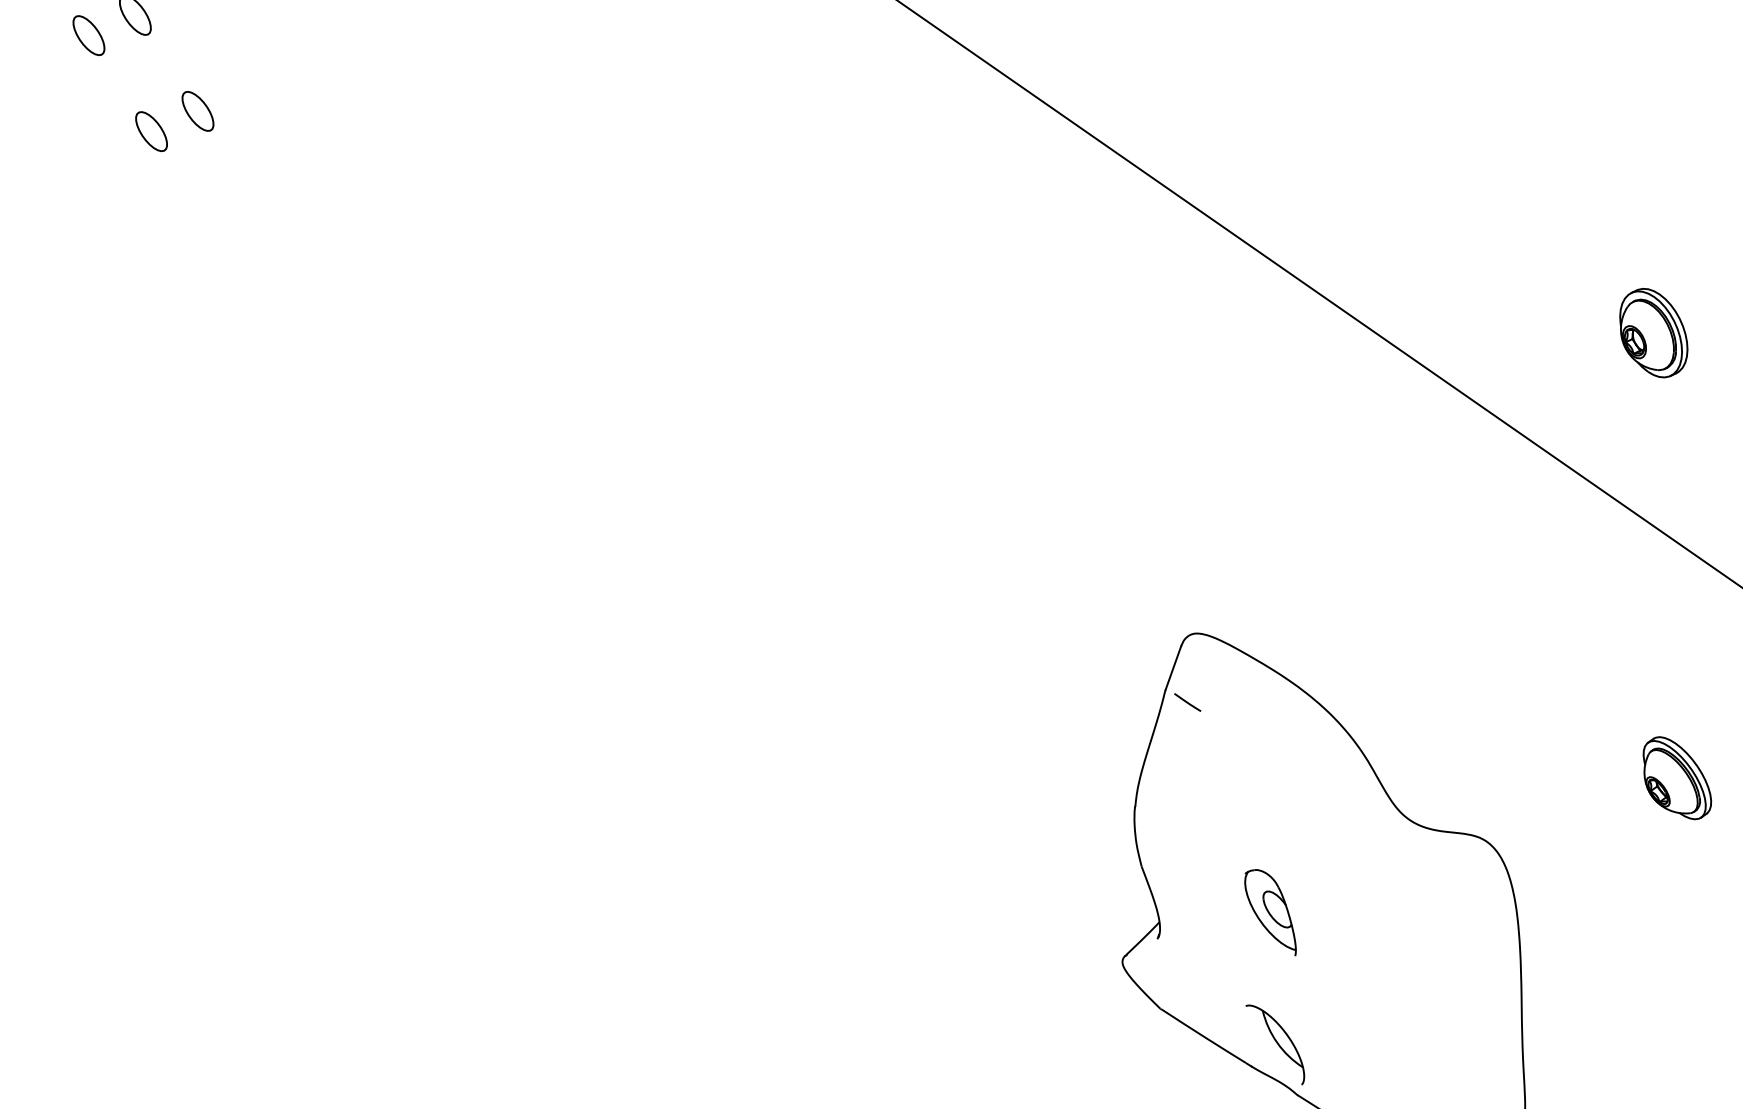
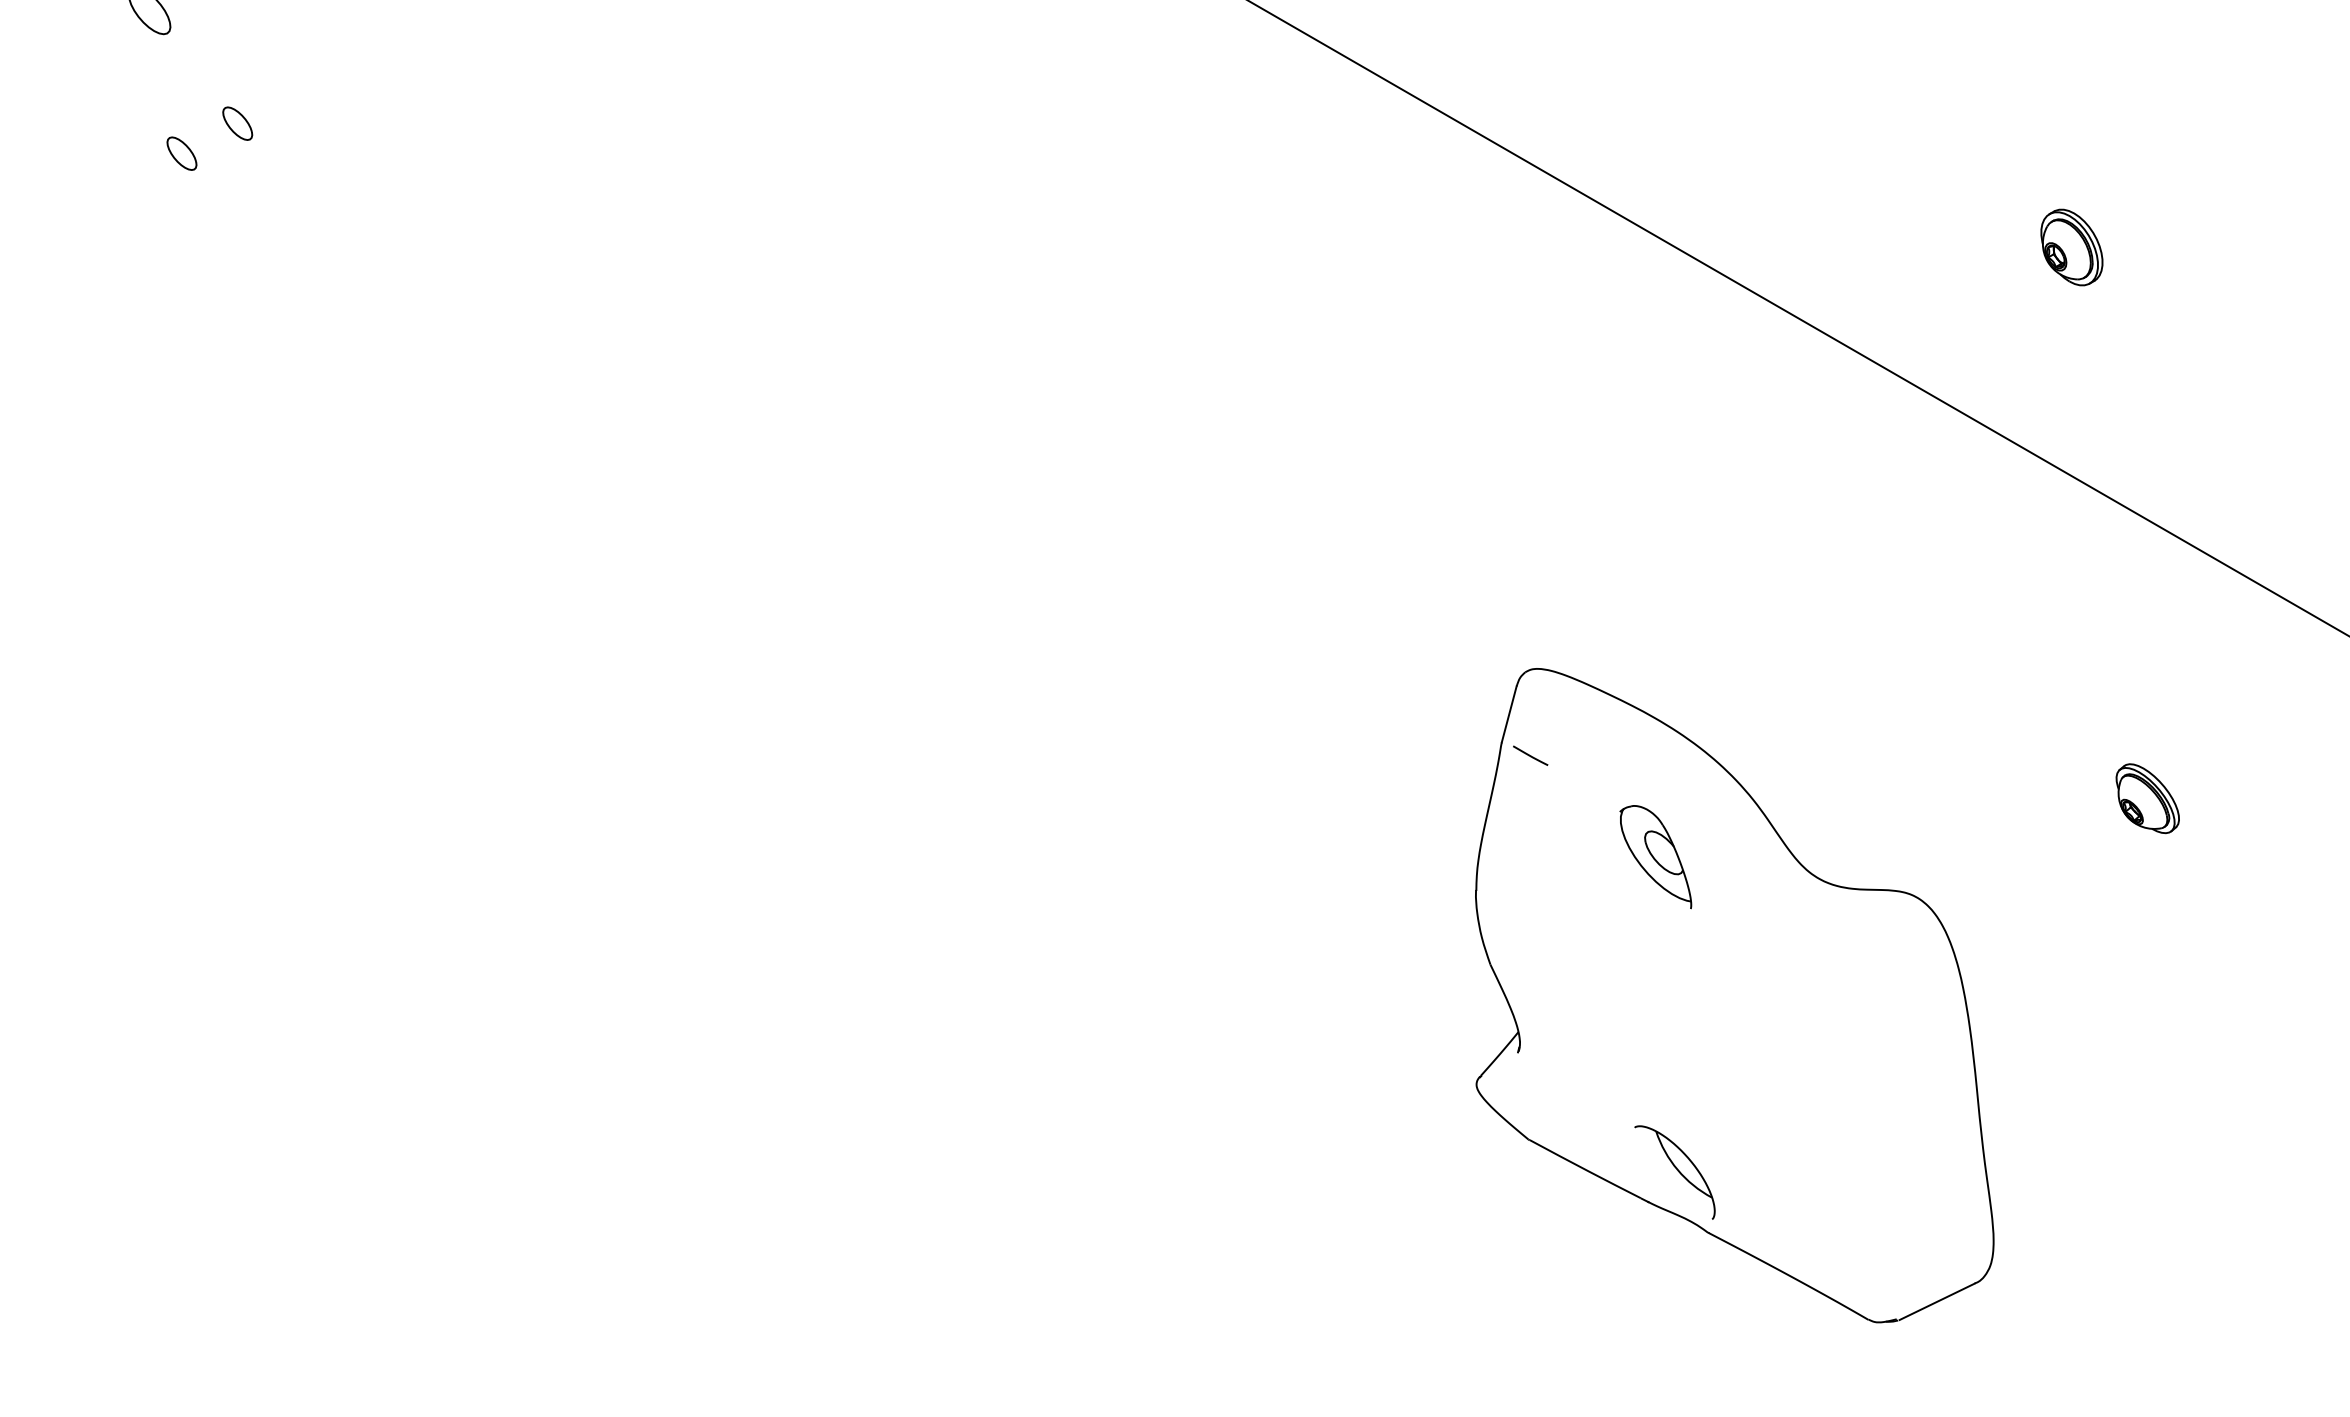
part: (88, 35) -> (93, 40), removed
part: (197, 111) -> (237, 123), size x0.7
part: (151, 131) -> (181, 153), size x0.7
part: (1653, 333) -> (2071, 247), size x0.7
part: (1677, 777) -> (2147, 798), size x0.7
part: (1270, 912) -> (1655, 857), moved

